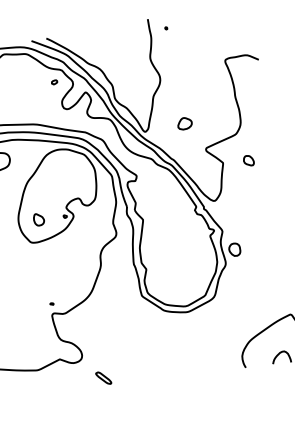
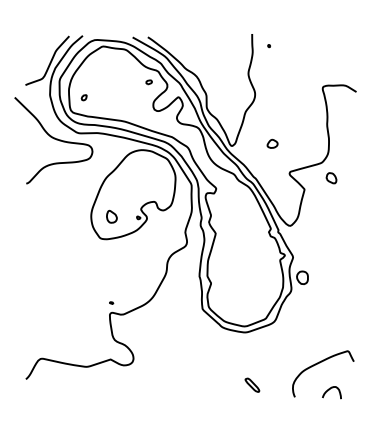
part: (184, 123) -> (272, 143), size x0.71
part: (248, 161) -> (331, 178), moved
part: (103, 377) -> (252, 384), moved

